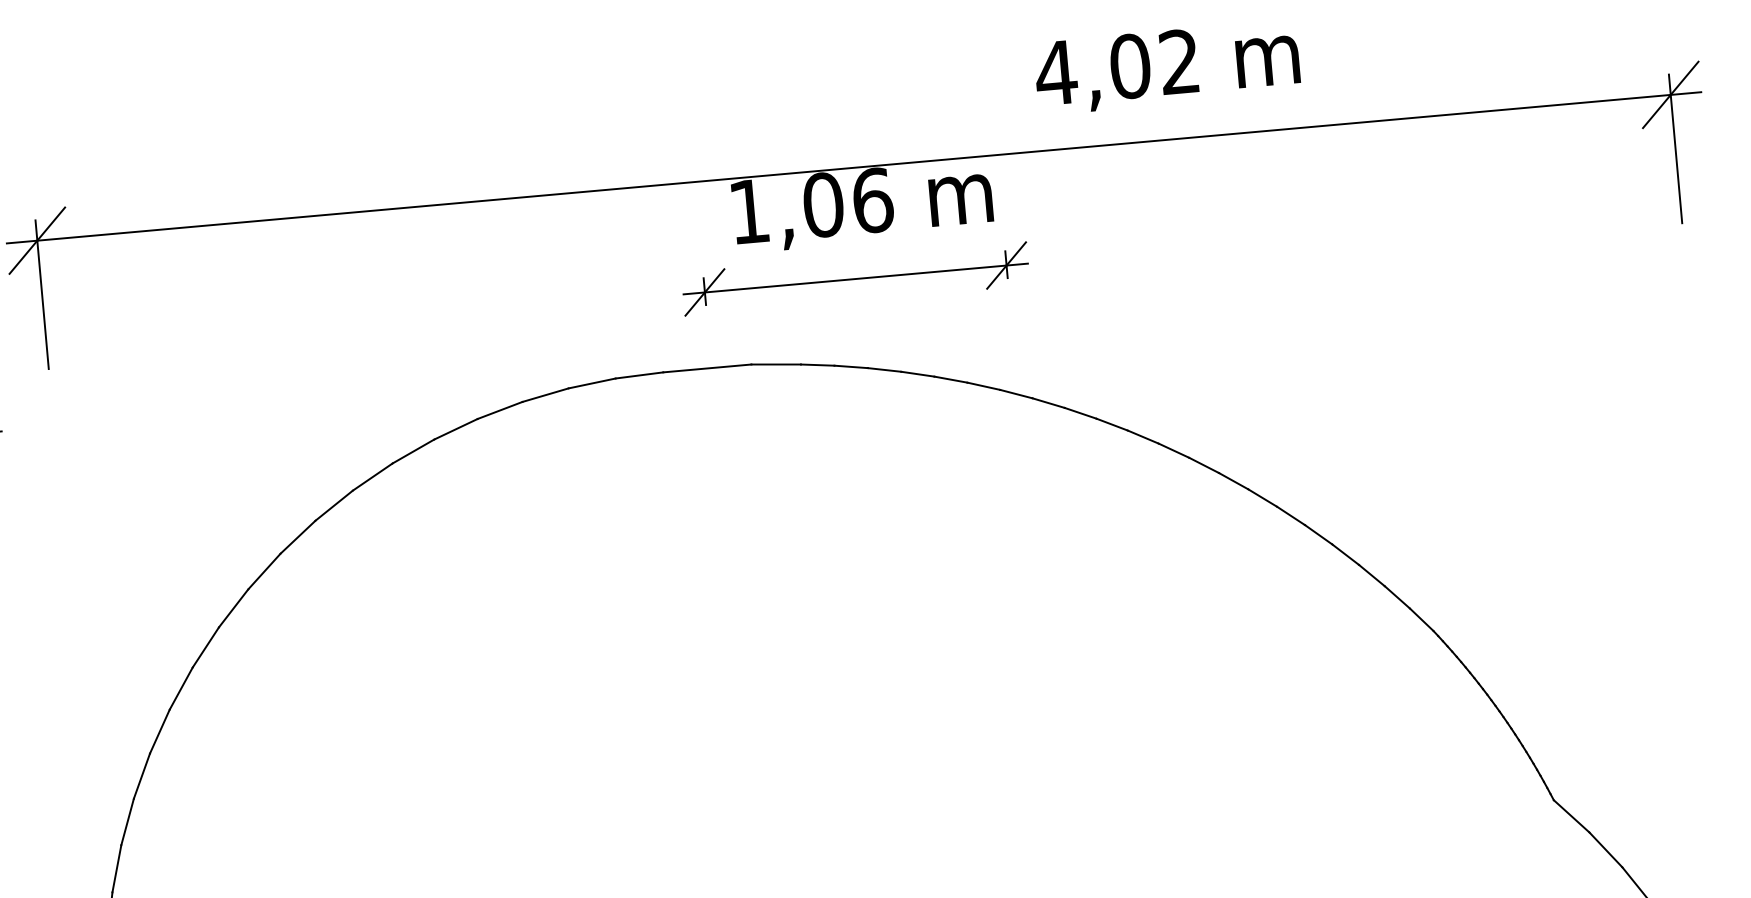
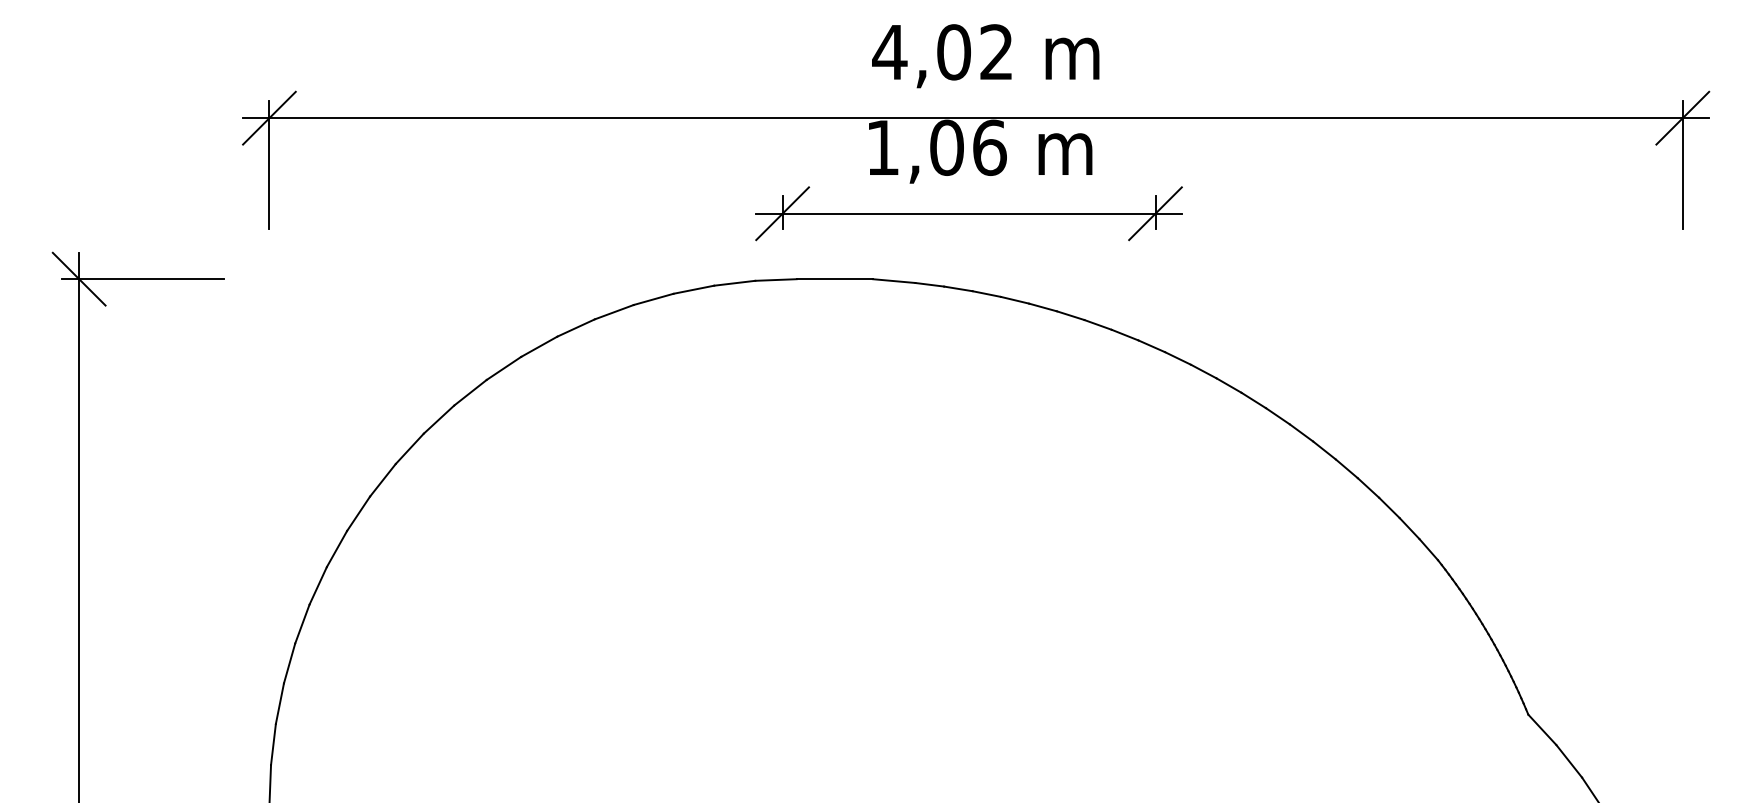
text: (1167, 67) -> (985, 56), moved
part: (855, 278) -> (968, 213), size x1.43

